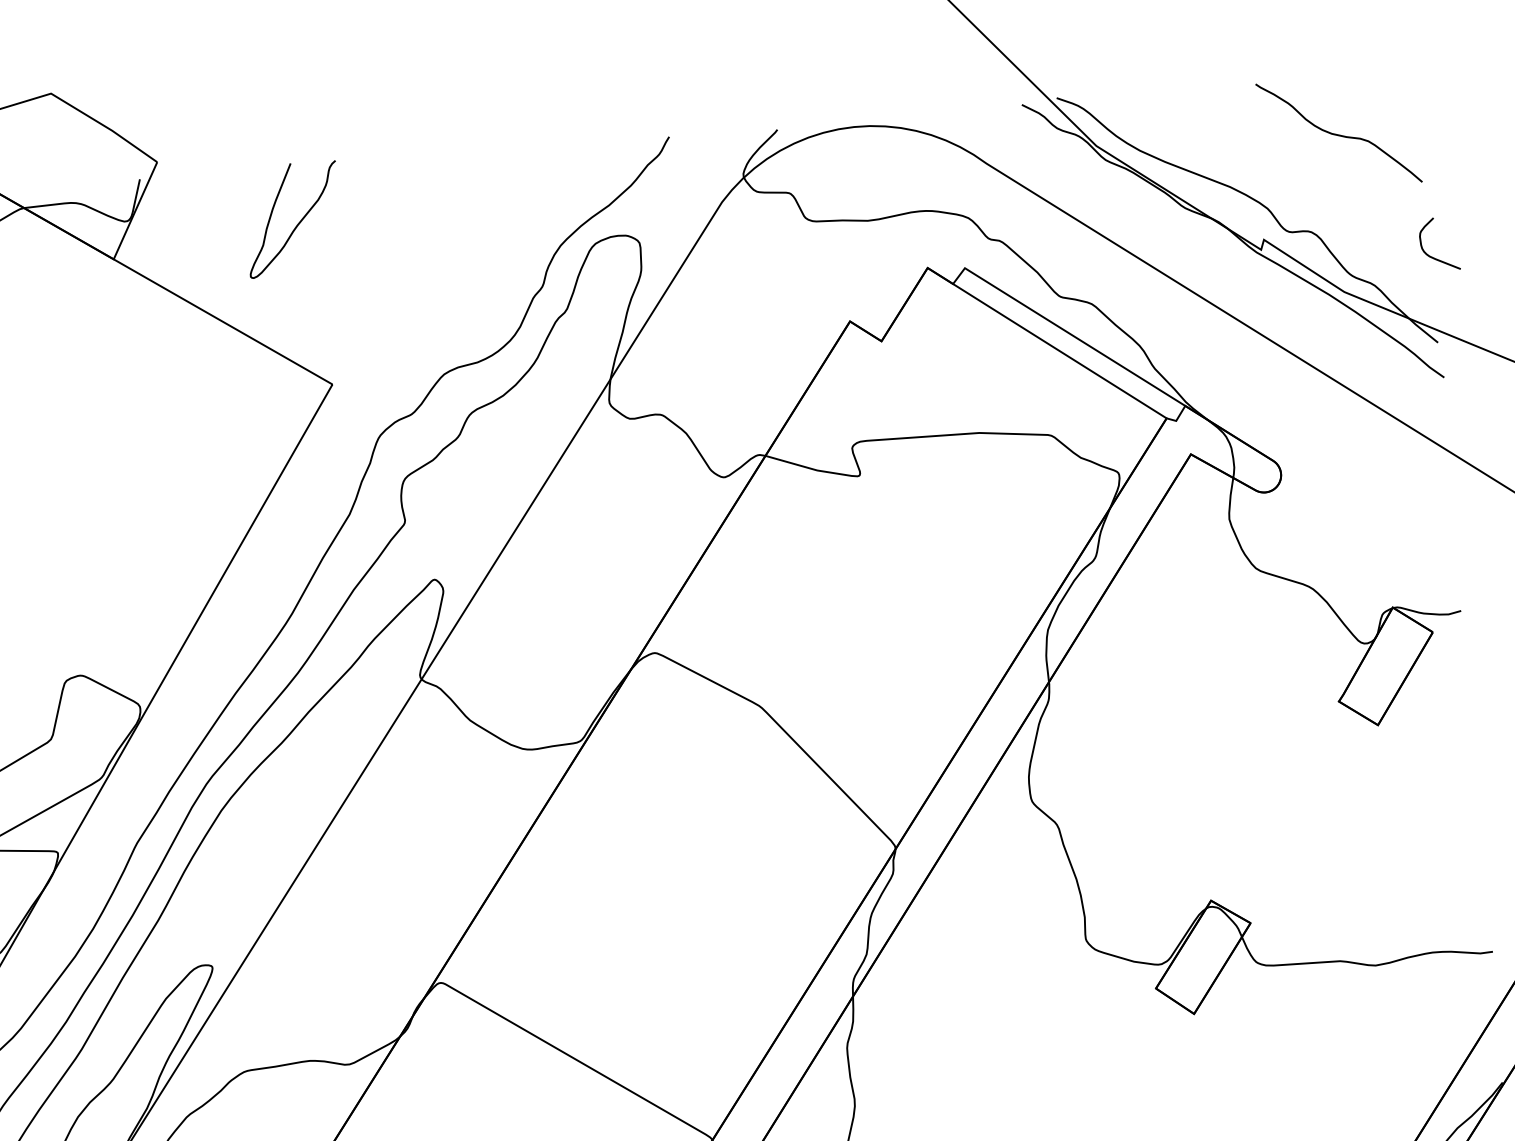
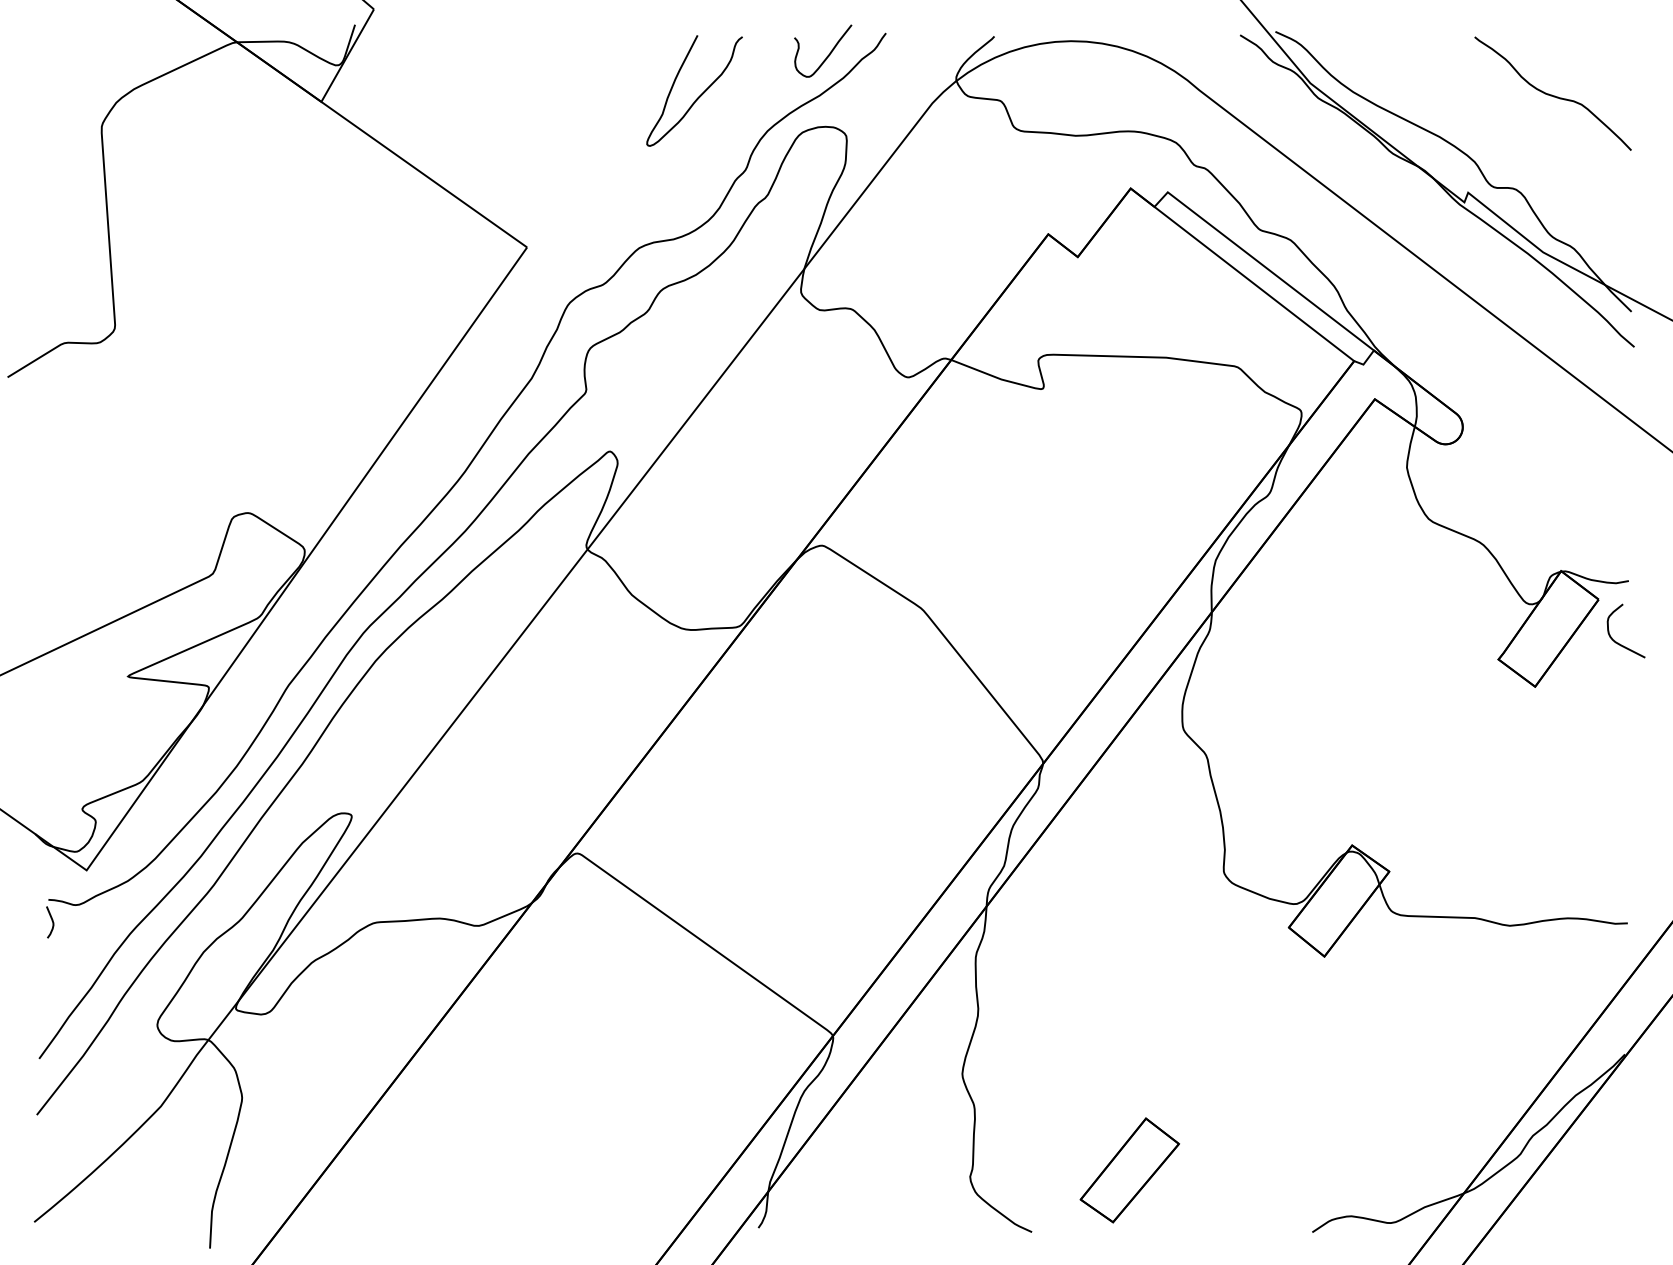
curve: (614, 161) -> (829, 52), added
curve: (298, 223) -> (699, 95), moved
curve: (1432, 256) -> (1618, 642), moved

